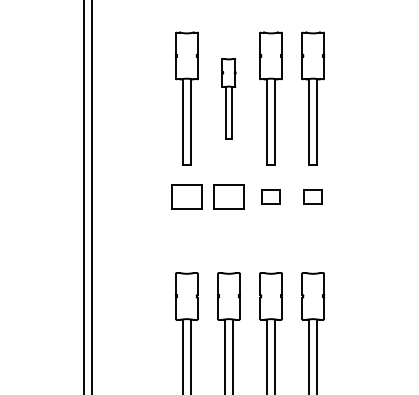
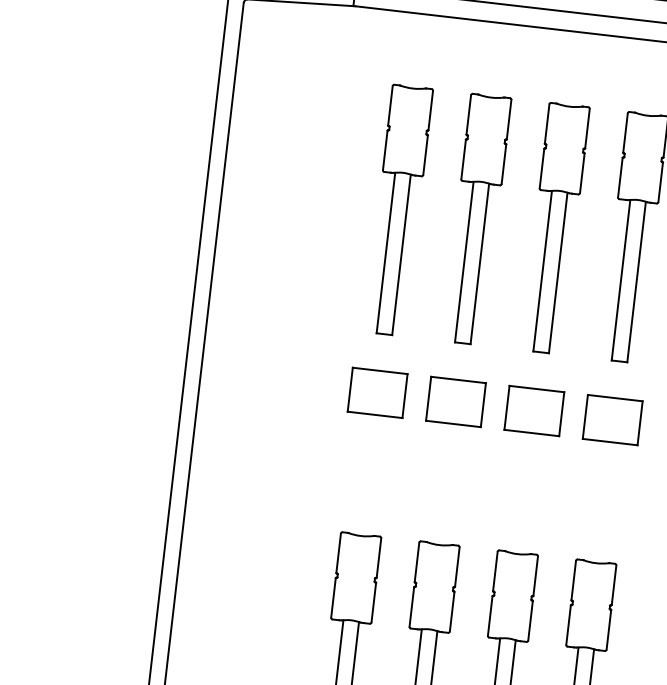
part: (228, 98) -> (476, 218), size x1.67
part: (270, 196) -> (533, 410), size x1.67
part: (312, 196) -> (611, 419), size x1.67

